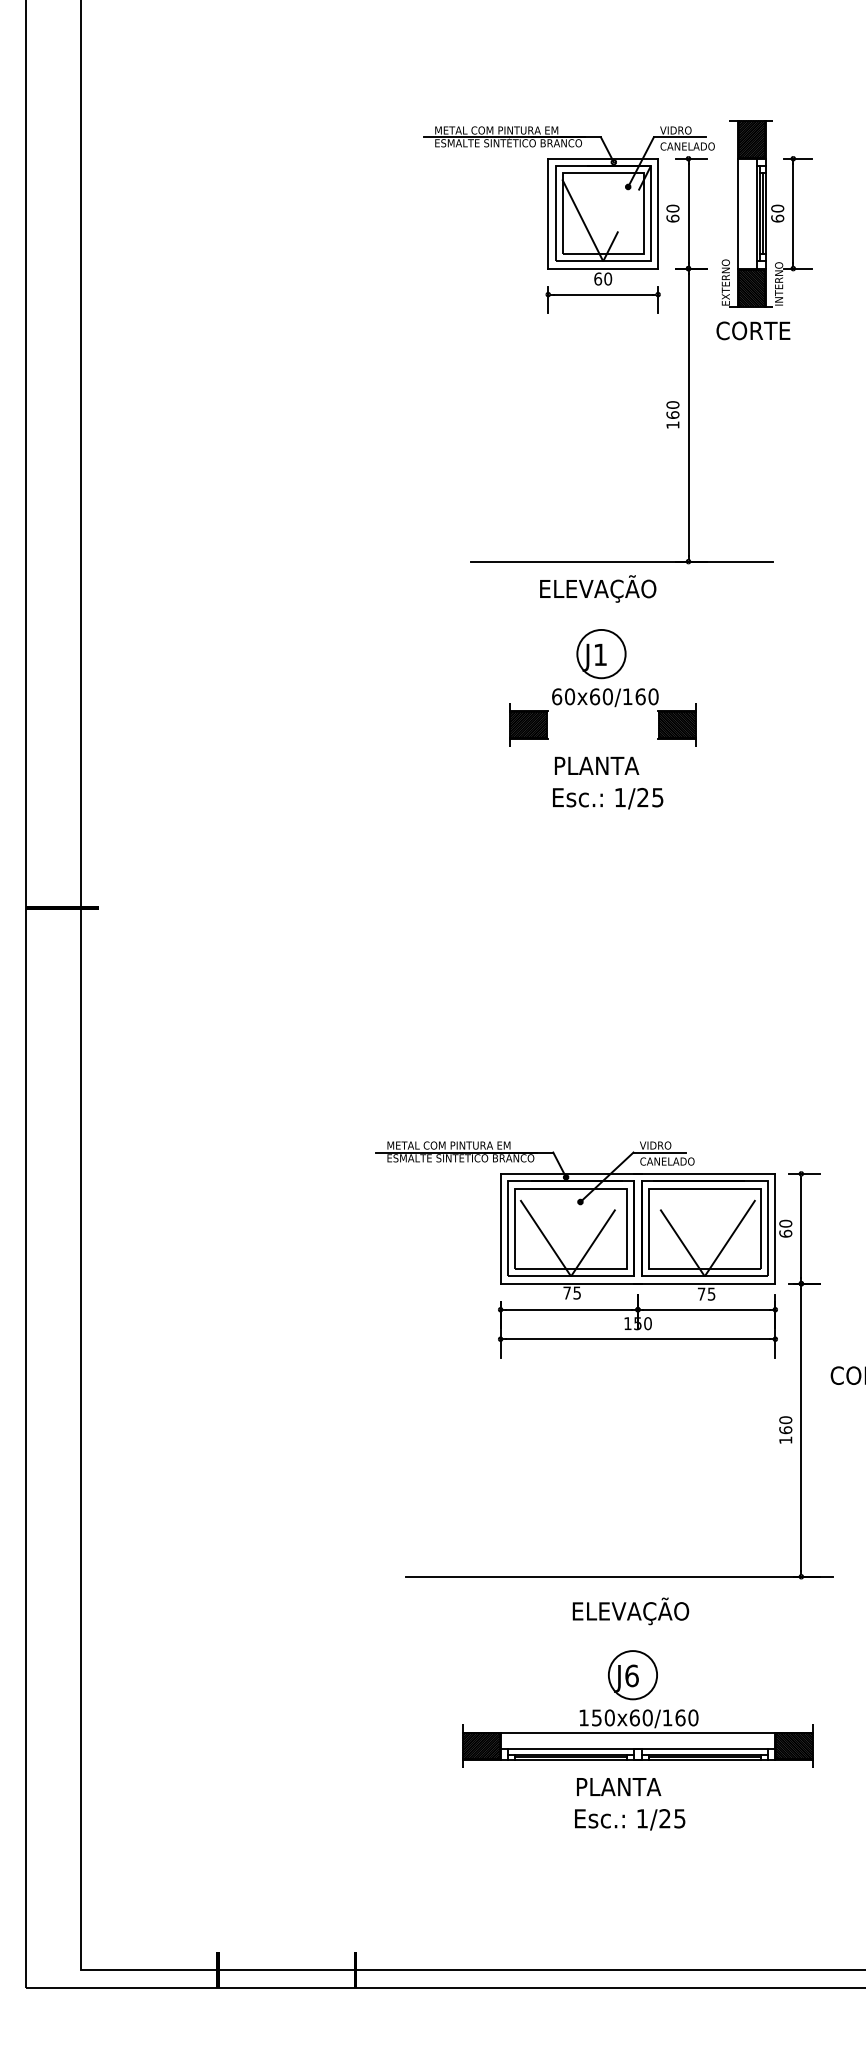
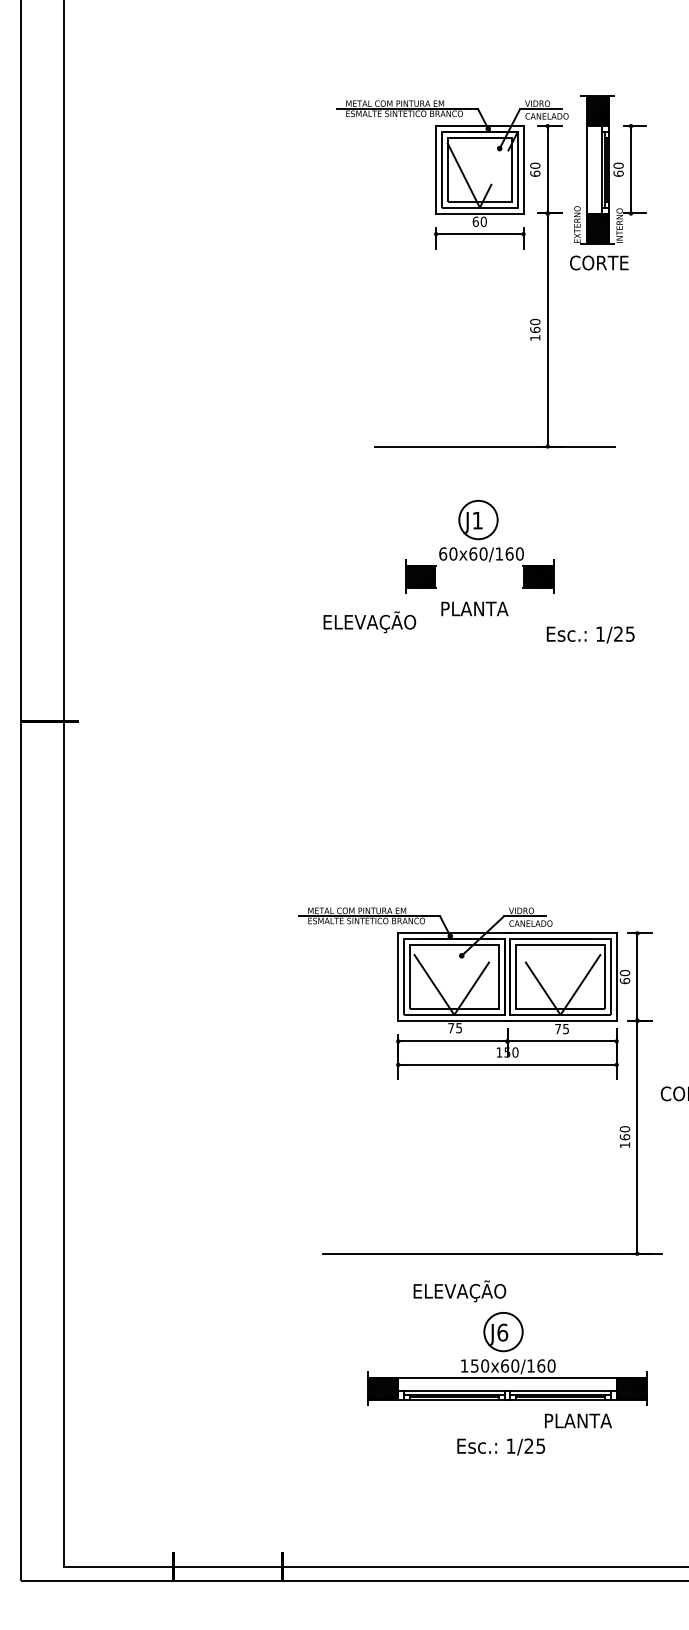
text: (597, 589) -> (369, 622), moved
text: (607, 798) -> (590, 634), moved
text: (630, 1611) -> (459, 1291), moved
text: (619, 1786) -> (578, 1420), moved

